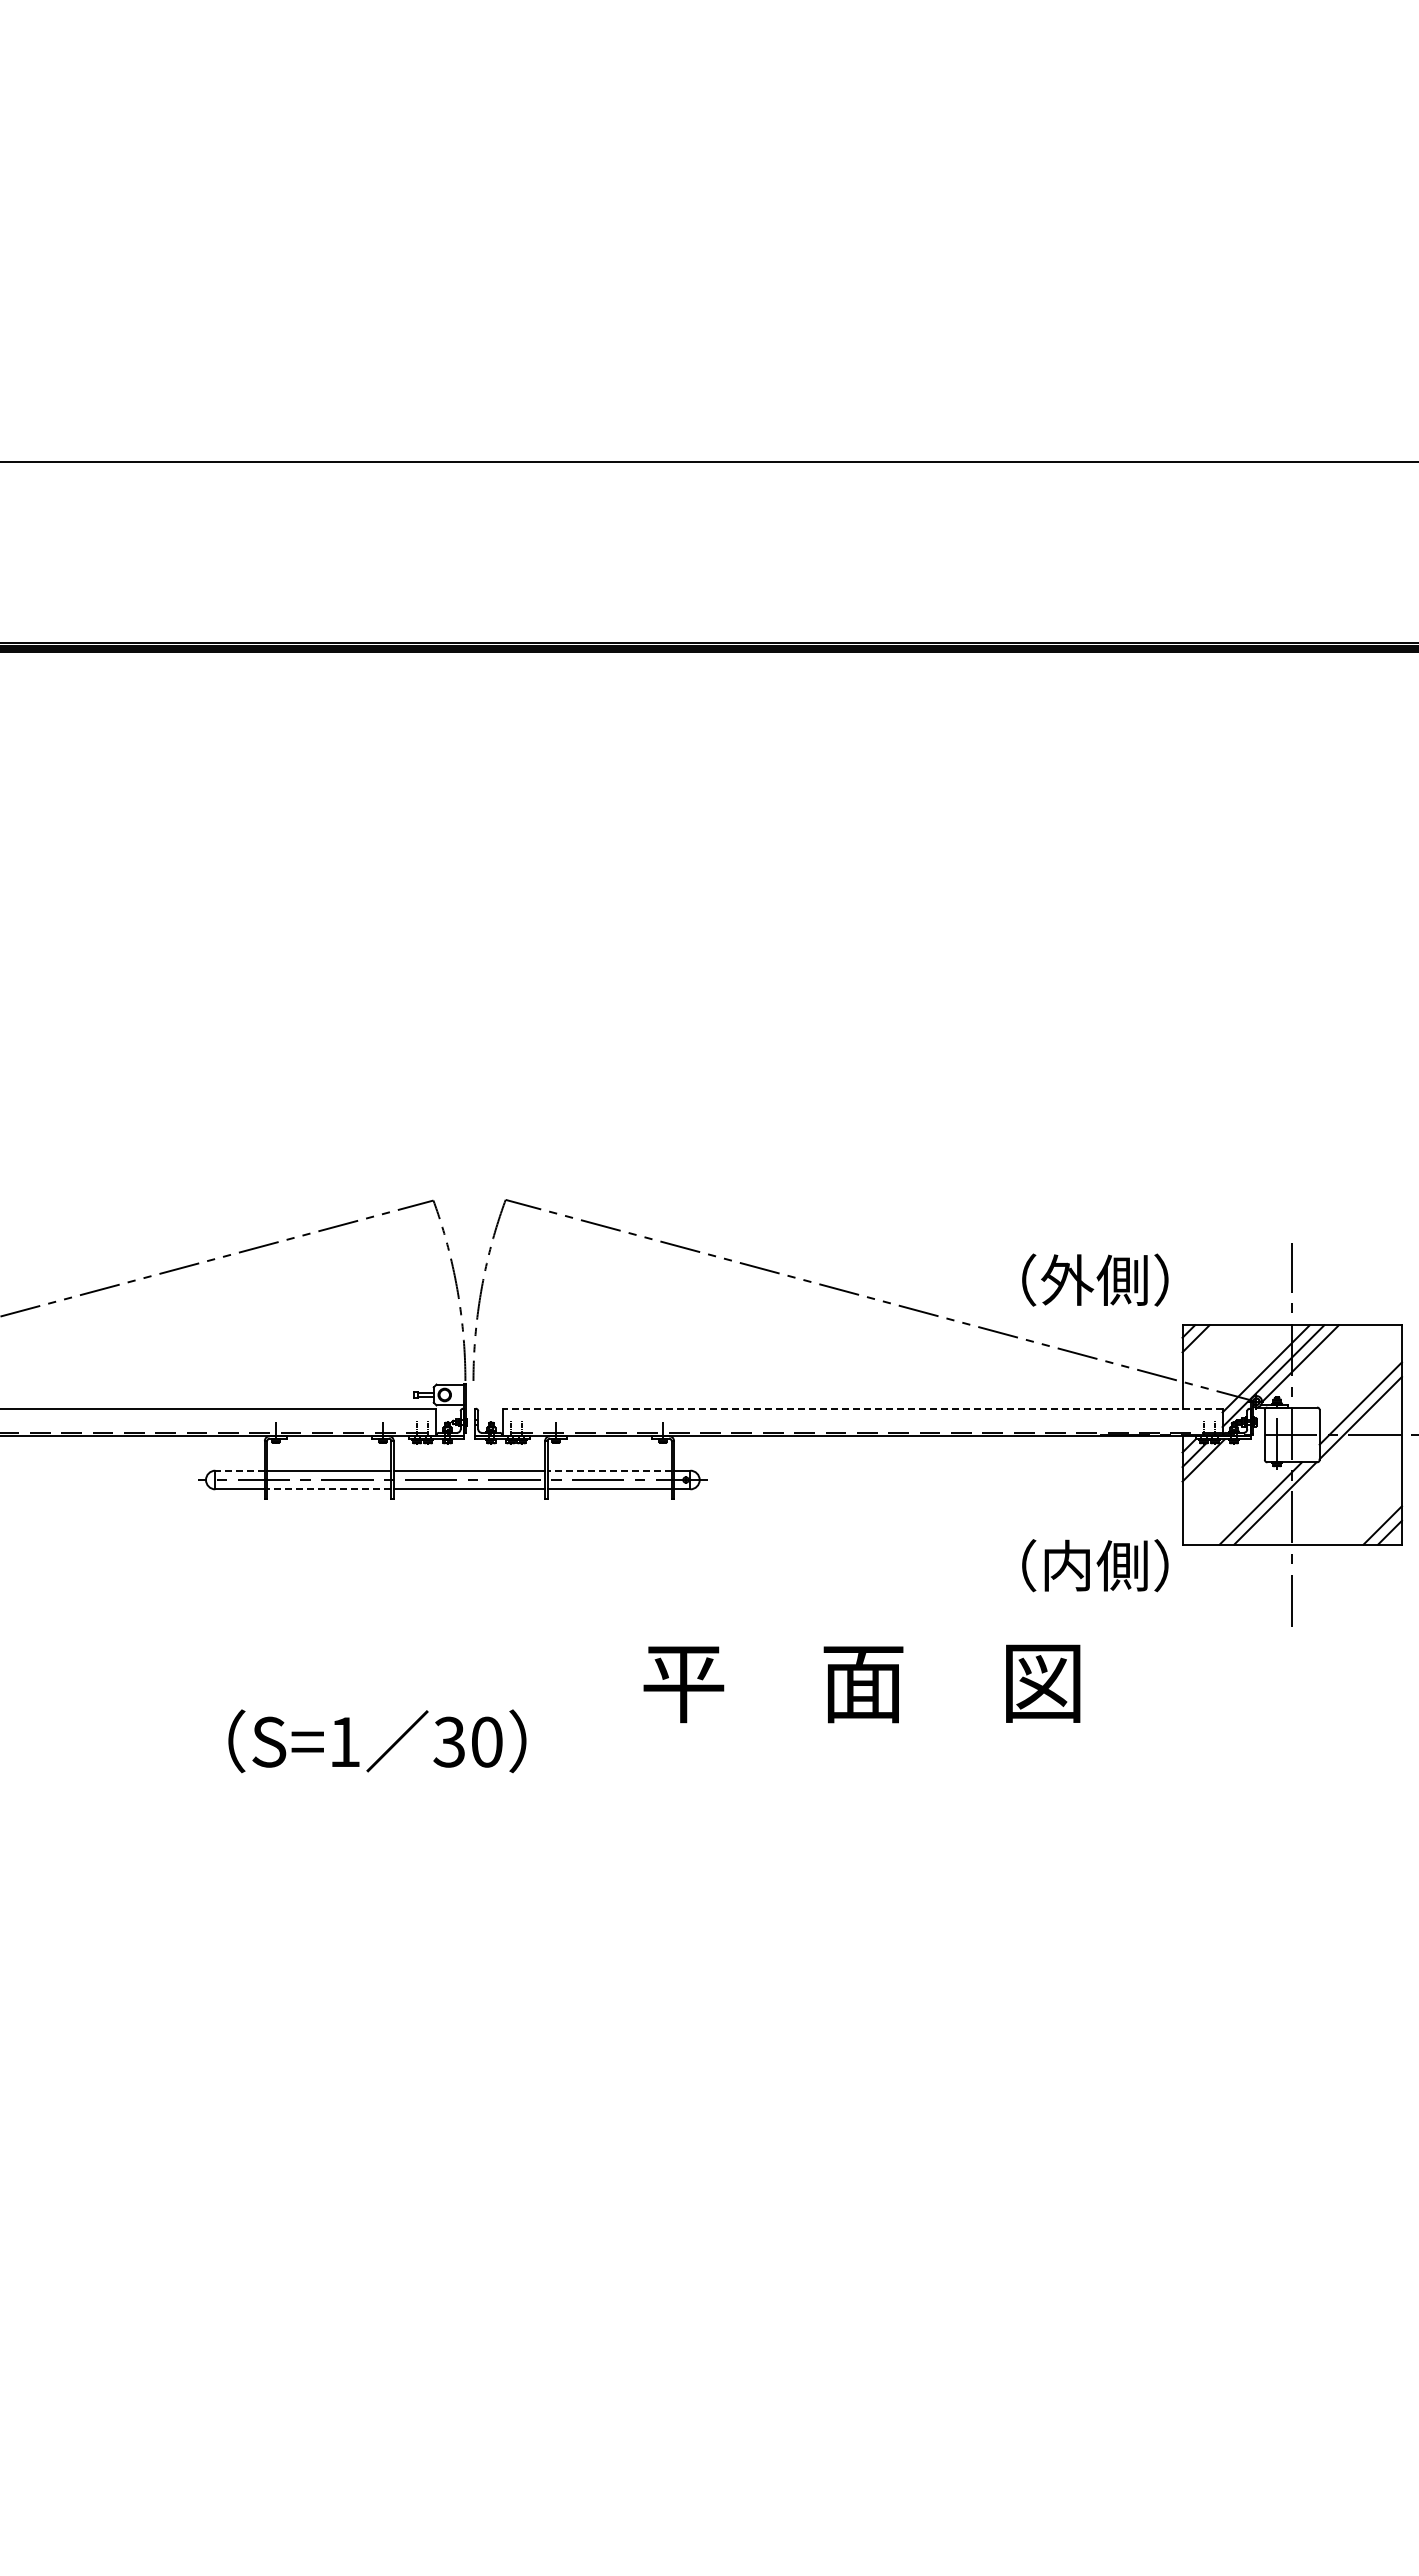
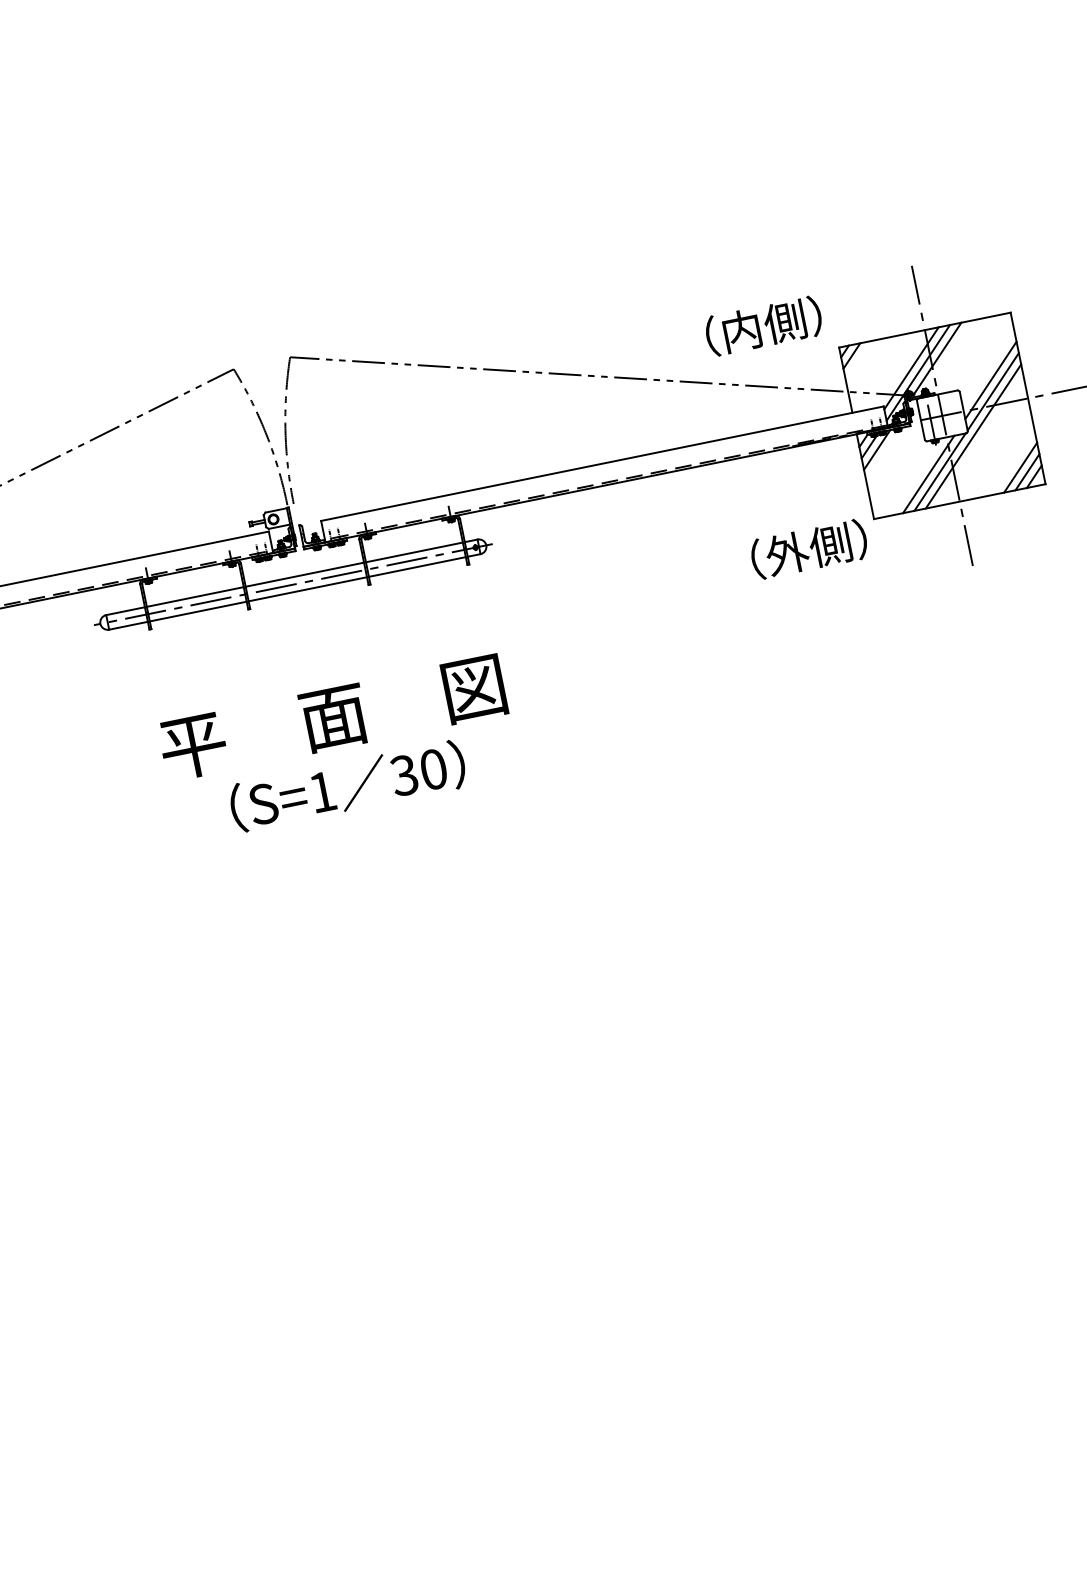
text: (1067, 1279) -> (741, 330), （外側） -> （内側）
line: (862, 1408) -> (602, 463), dashed -> solid
line: (1324, 1467) -> (972, 436), added
line: (240, 1470) -> (125, 610), dashed -> solid
line: (609, 1470) -> (414, 552), dashed -> solid
line: (329, 1489) -> (198, 611), dashed -> solid
line: (1375, 1517) -> (1020, 467), added
text: (1067, 1565) -> (787, 553), （内側） -> （外側）
text: (861, 1683) -> (332, 717), moved
text: (377, 1741) -> (347, 786), moved

